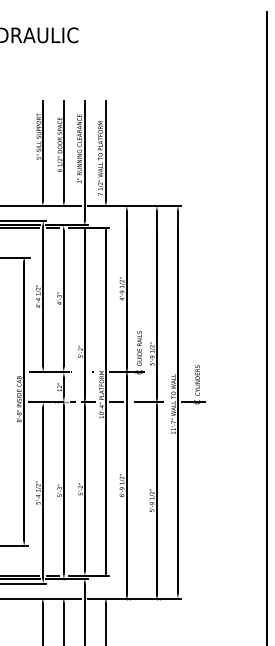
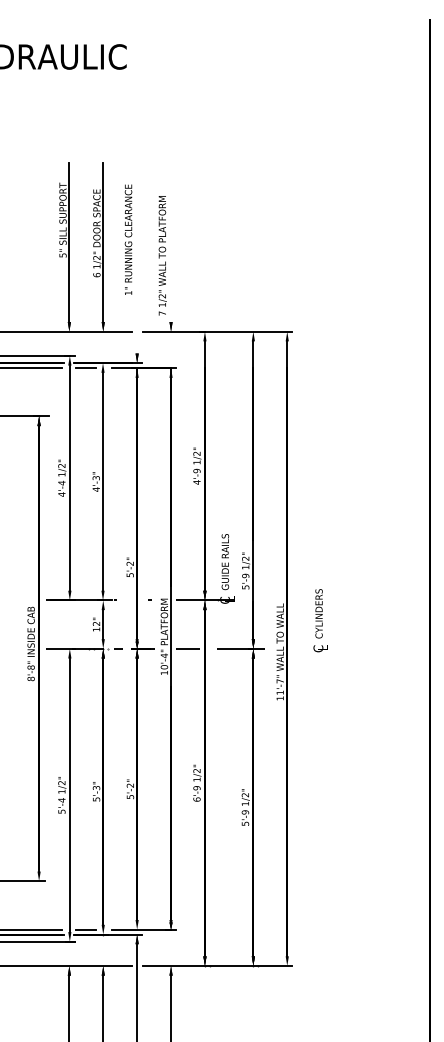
line: (105, 149) -> (170, 241), removed
line: (84, 159) -> (136, 257), removed
line: (192, 402) -> (310, 649), removed

